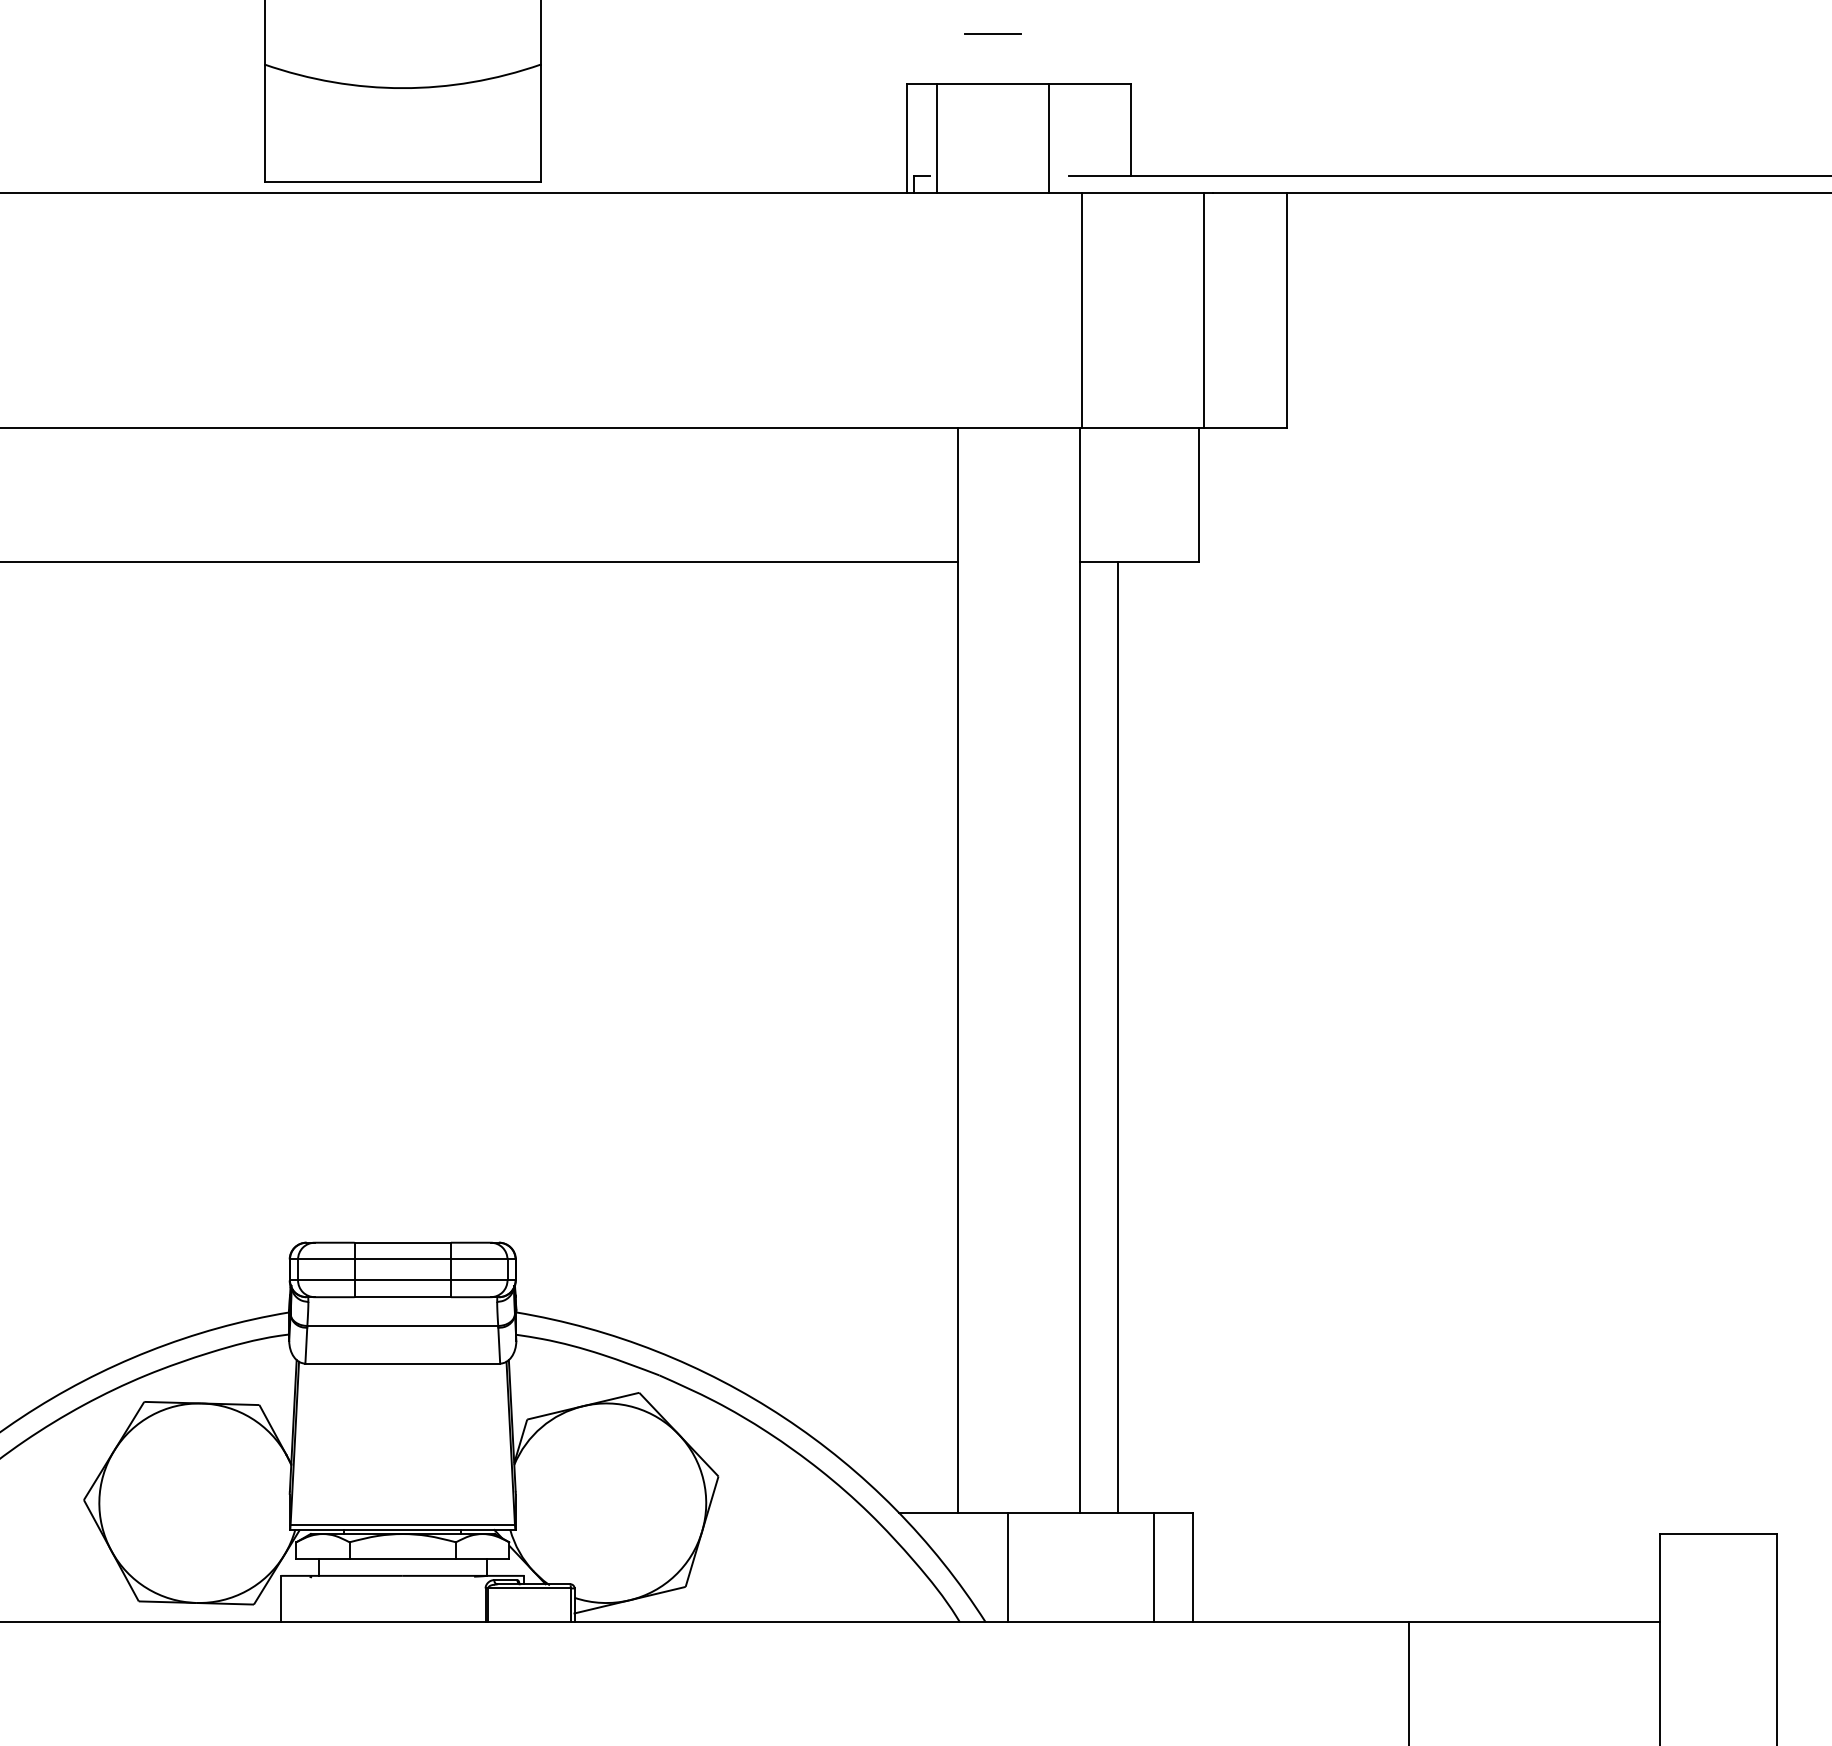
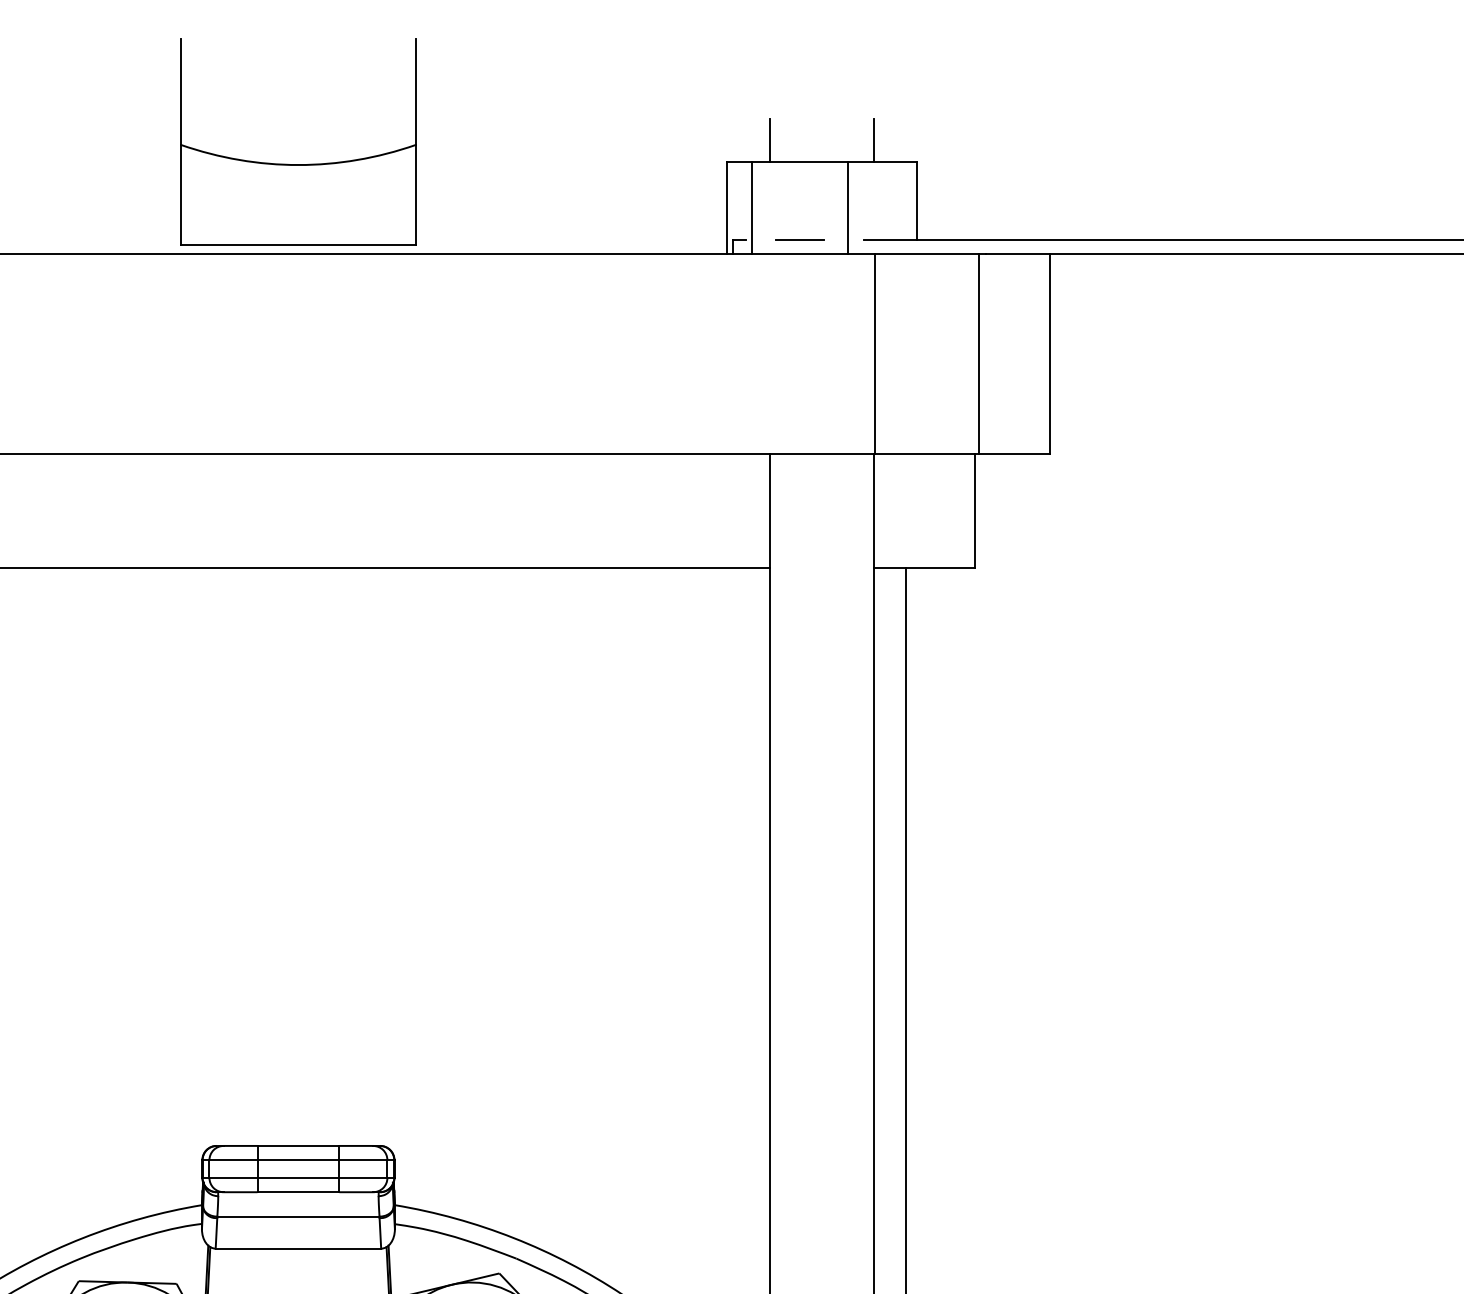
line: (992, 33) -> (799, 239), moved
line: (957, 58) -> (769, 139), added
line: (1080, 58) -> (874, 139), added

